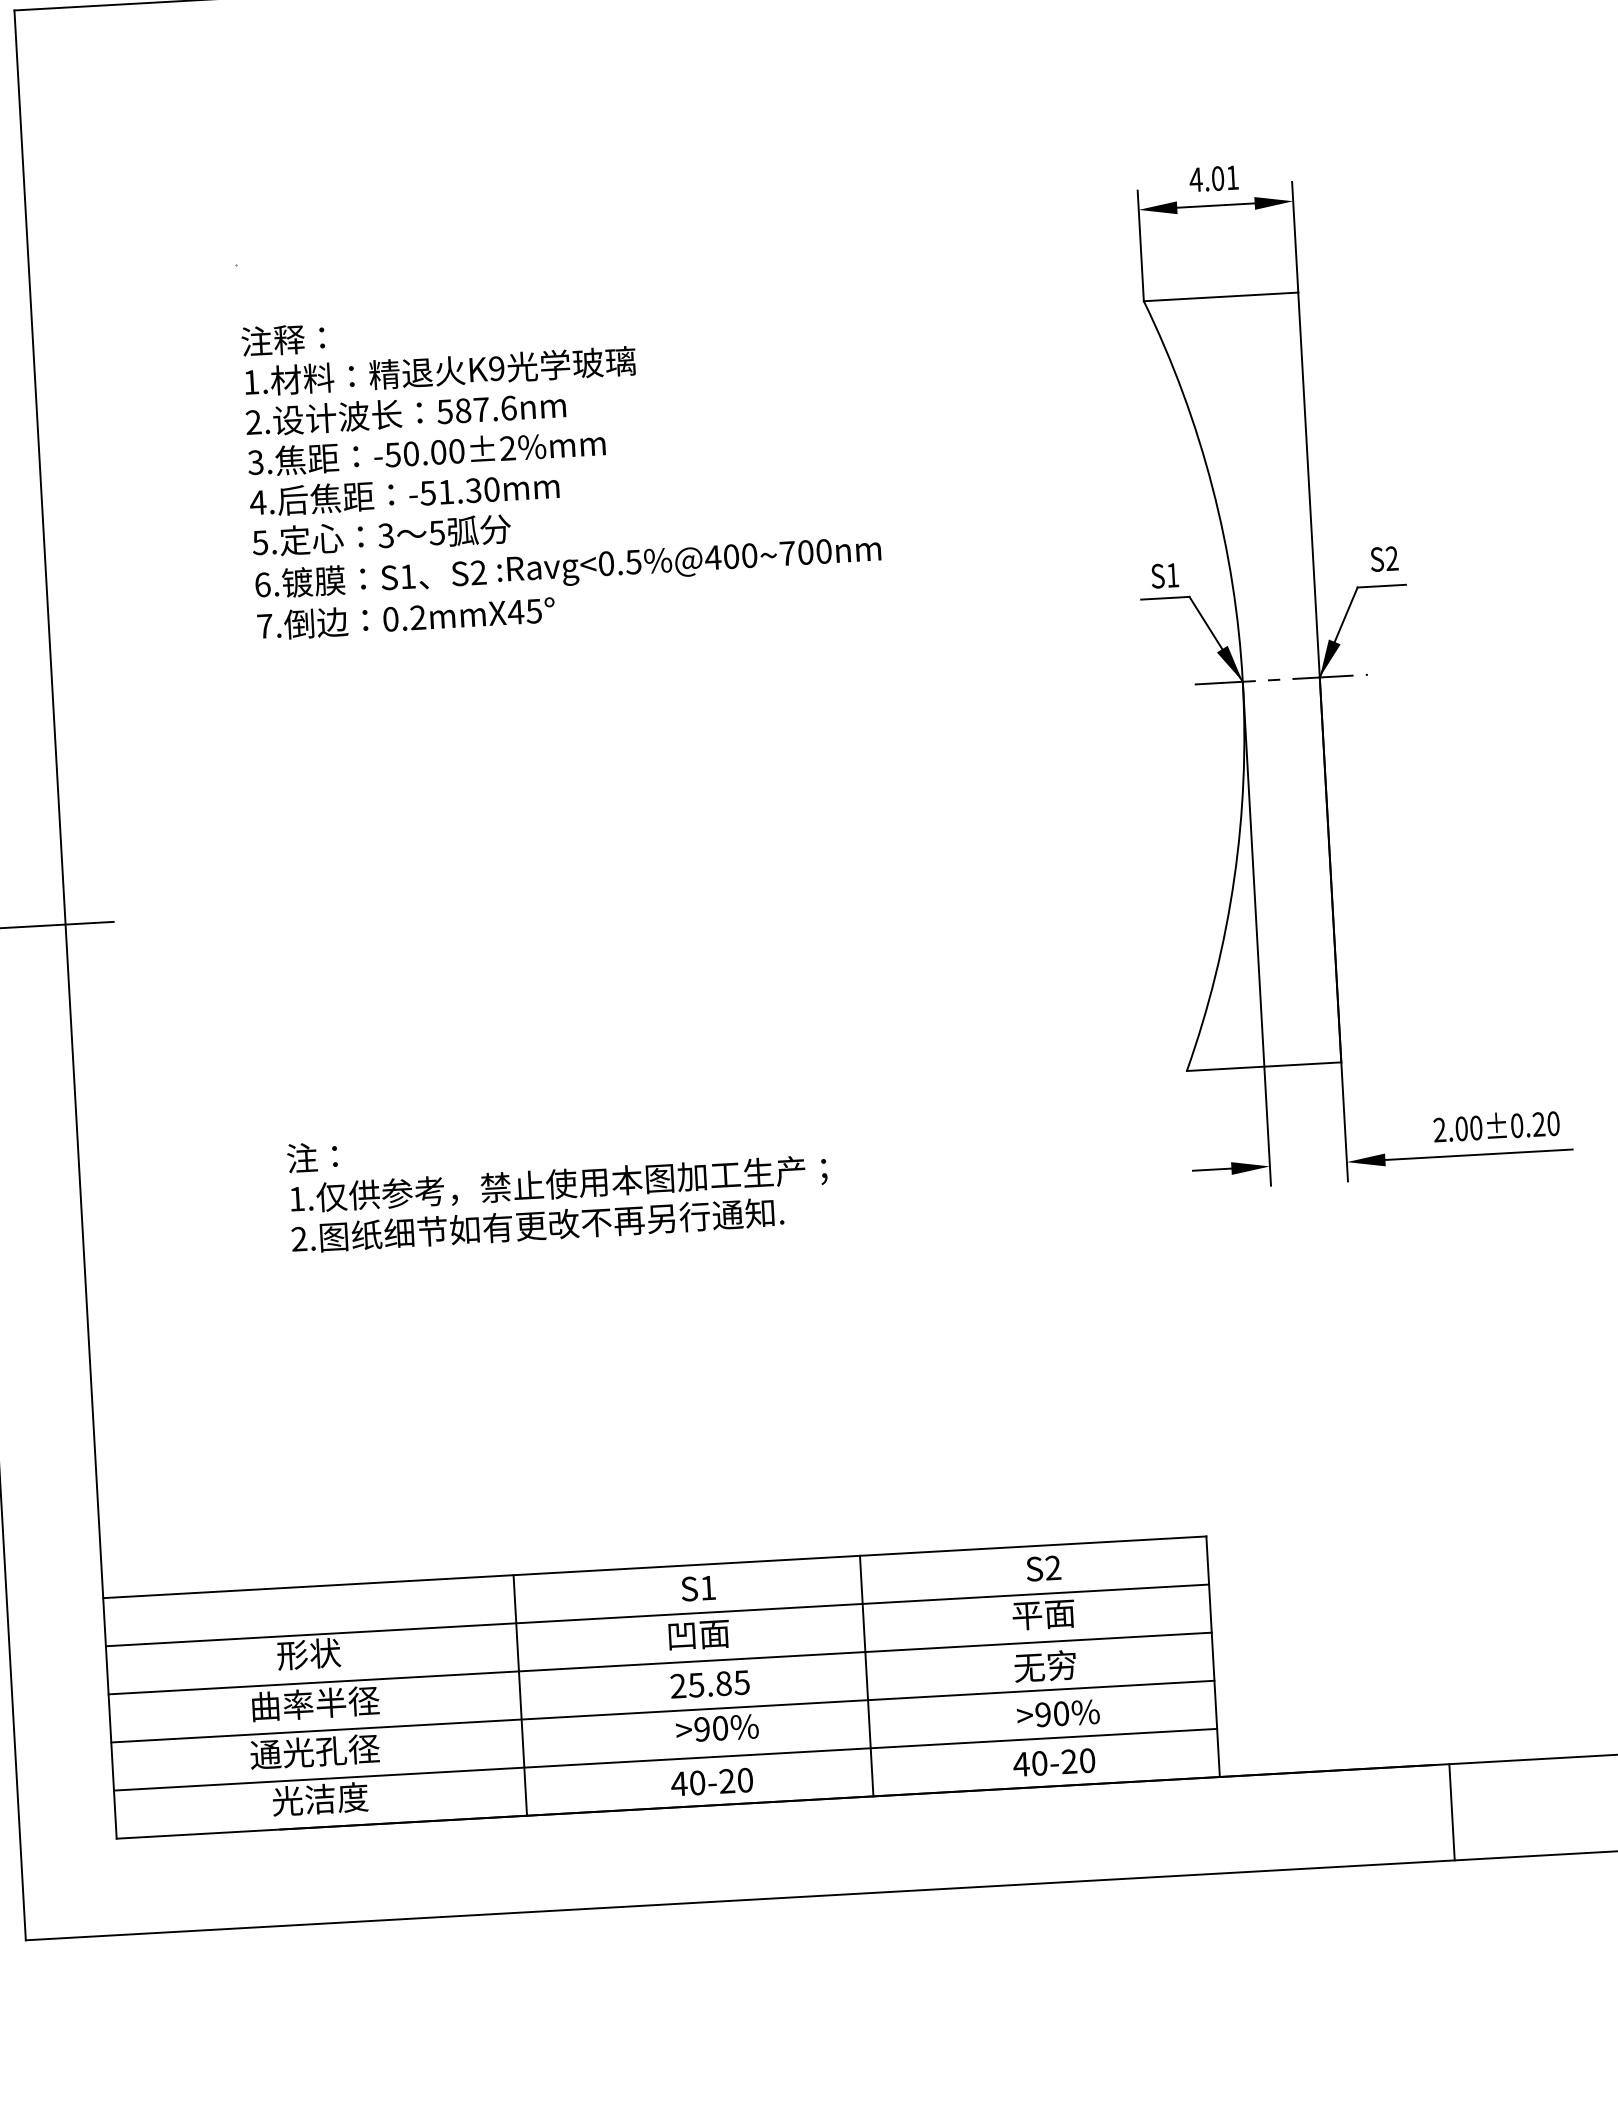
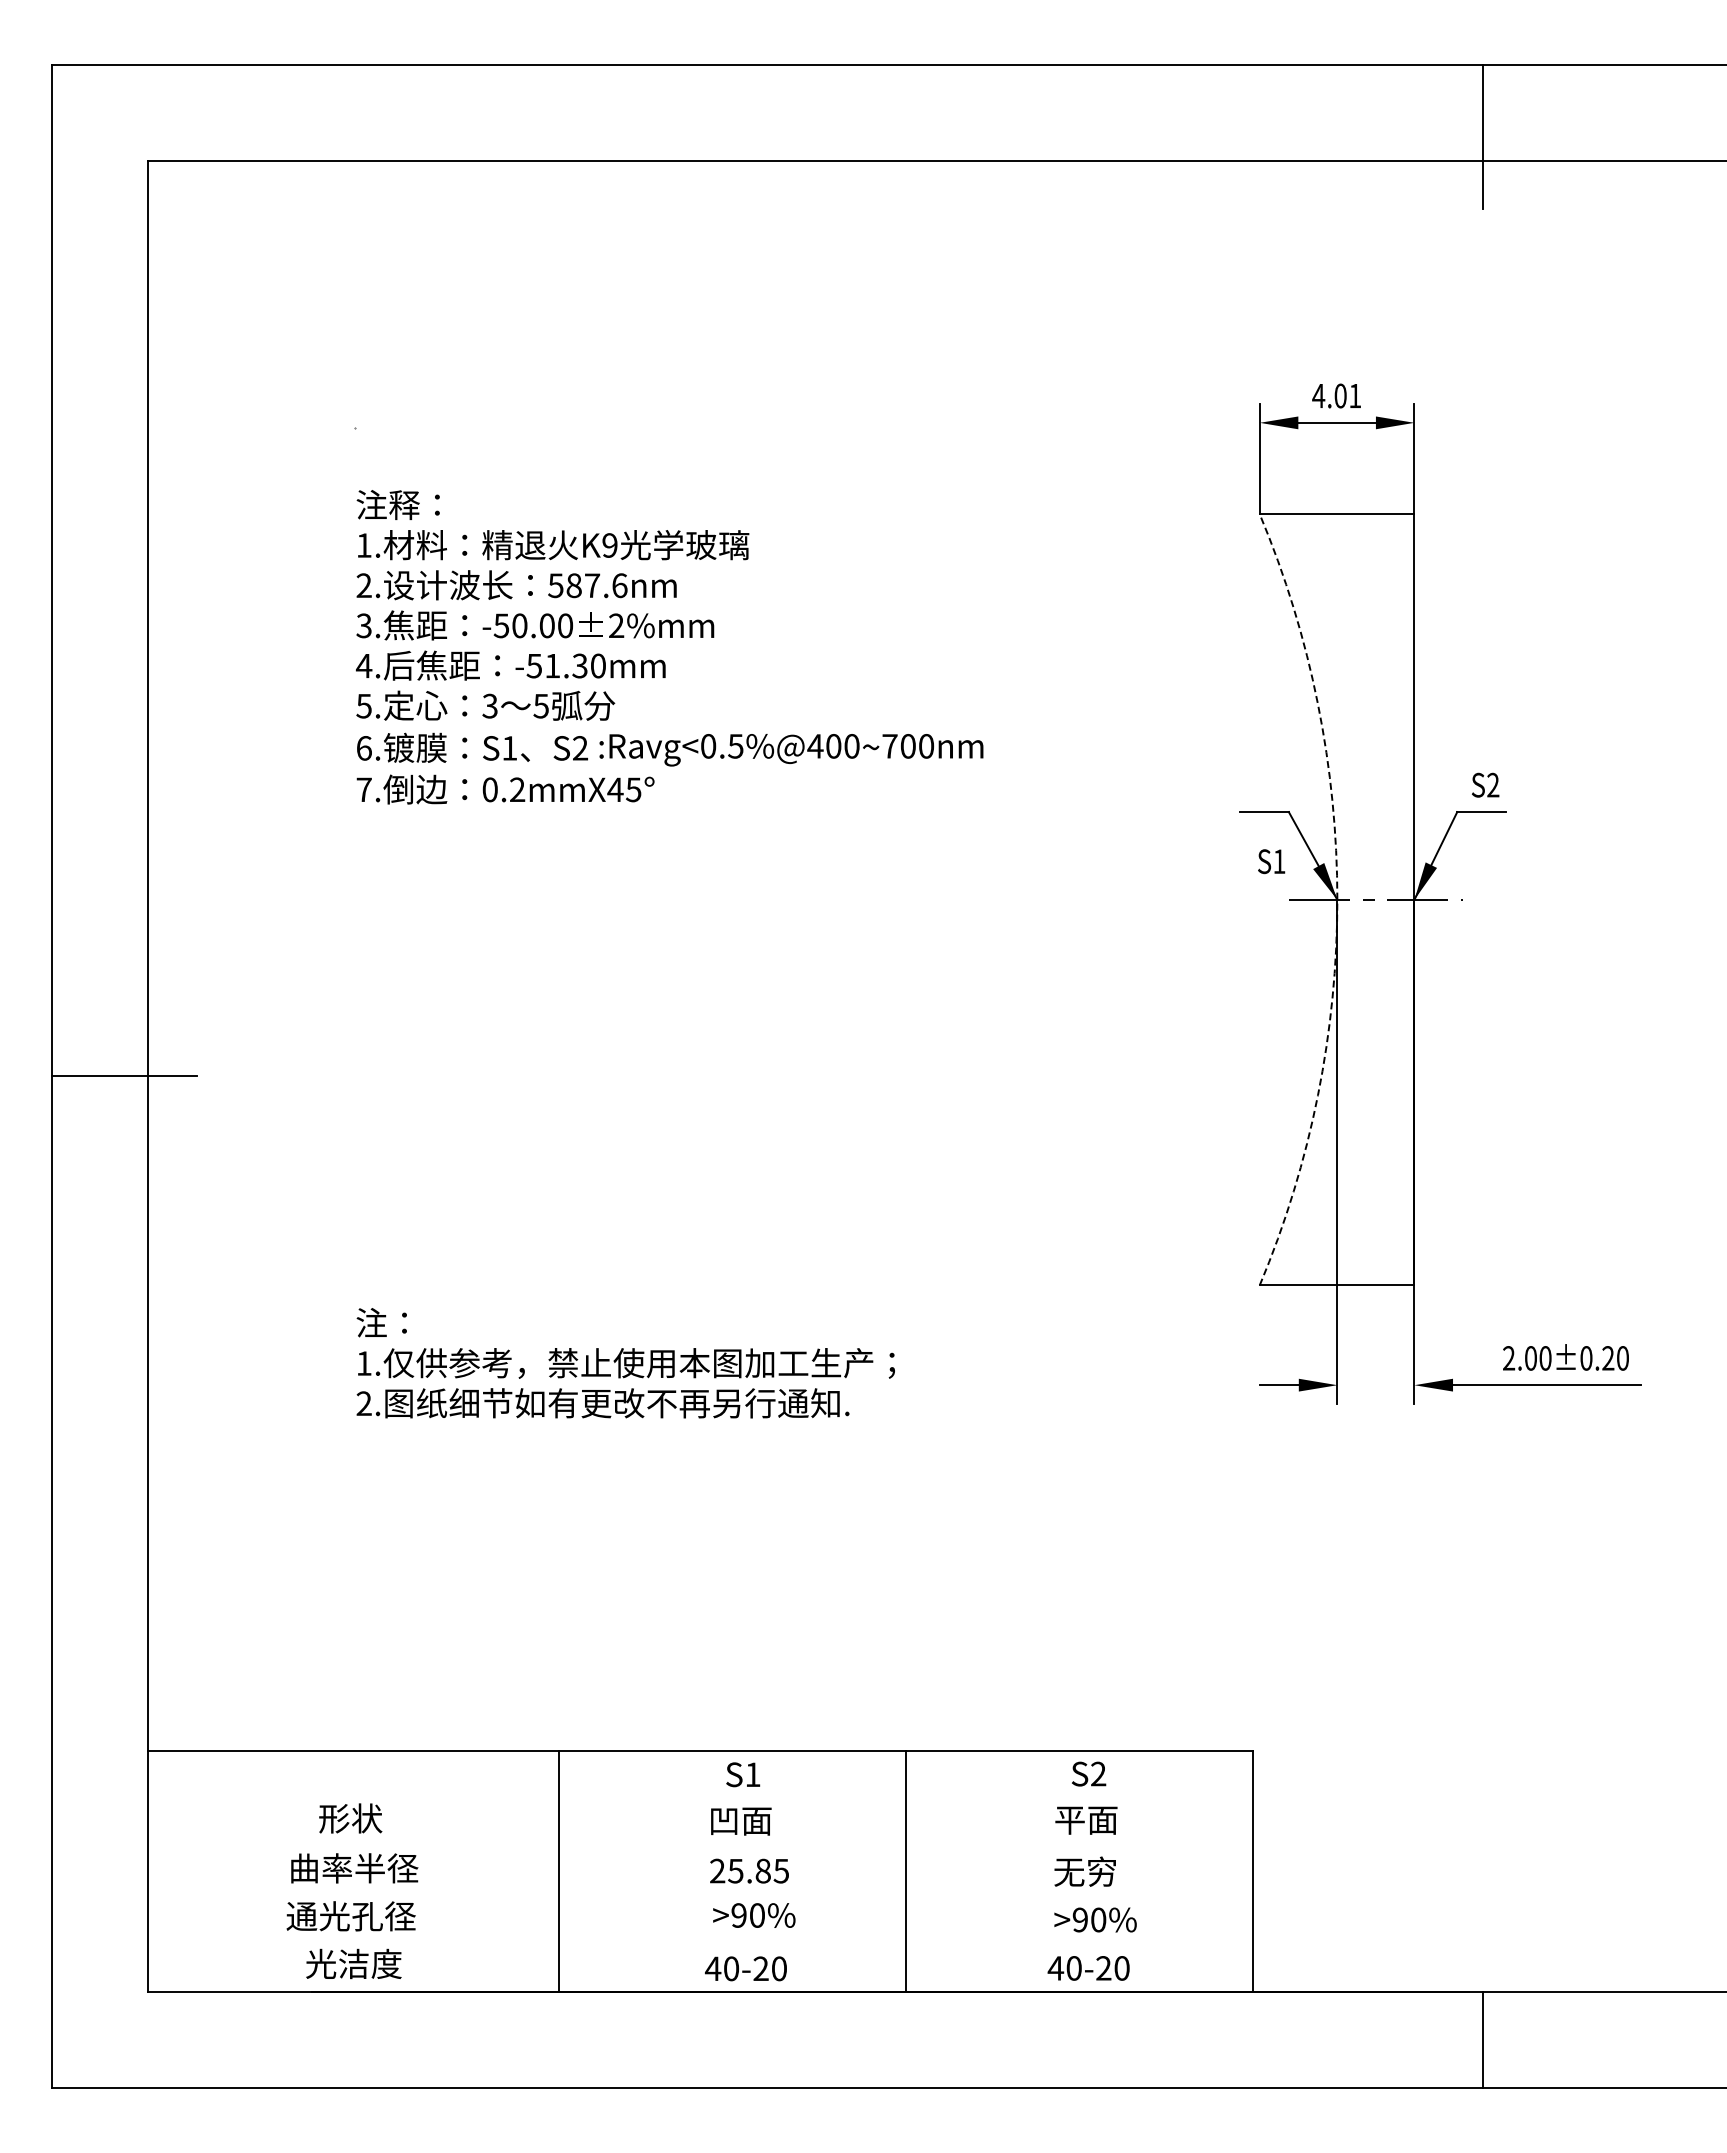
text: (1164, 575) -> (1271, 861), moved
arc: (1242, 681) -> (1337, 899), solid -> dashed
line: (657, 1615) -> (700, 1799), removed
line: (659, 1663) -> (700, 1847), removed
line: (662, 1711) -> (700, 1895), removed
line: (665, 1759) -> (700, 1943), removed

